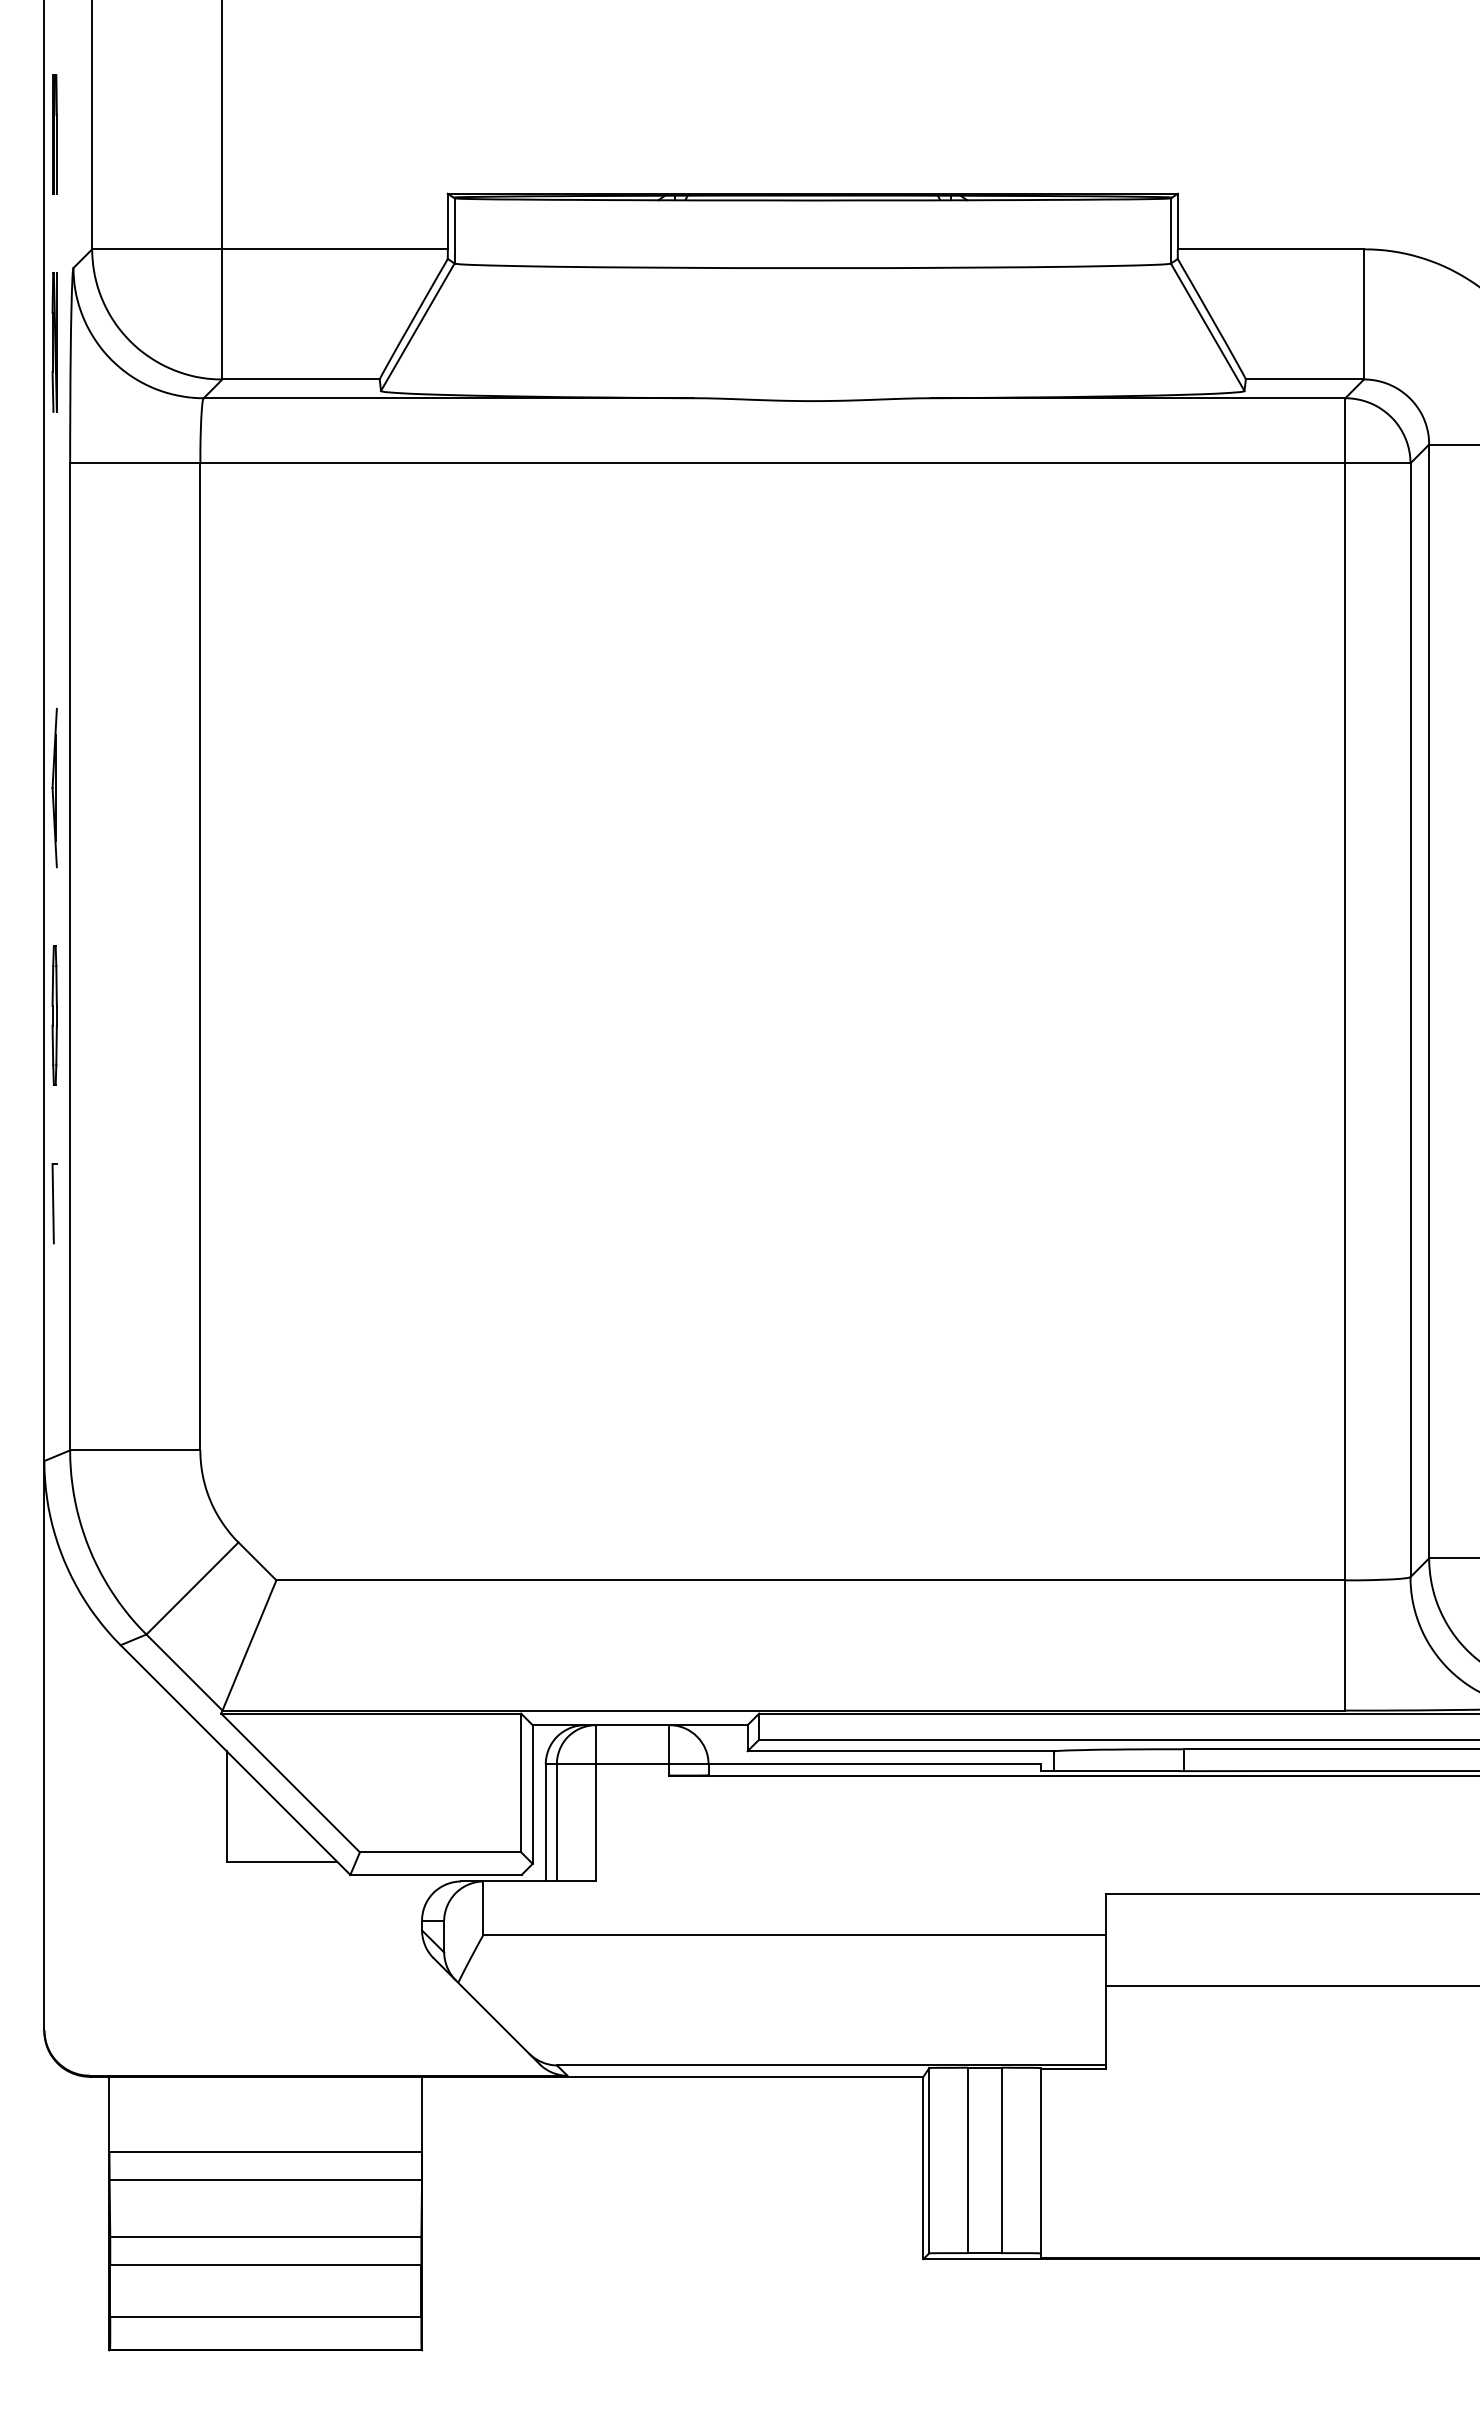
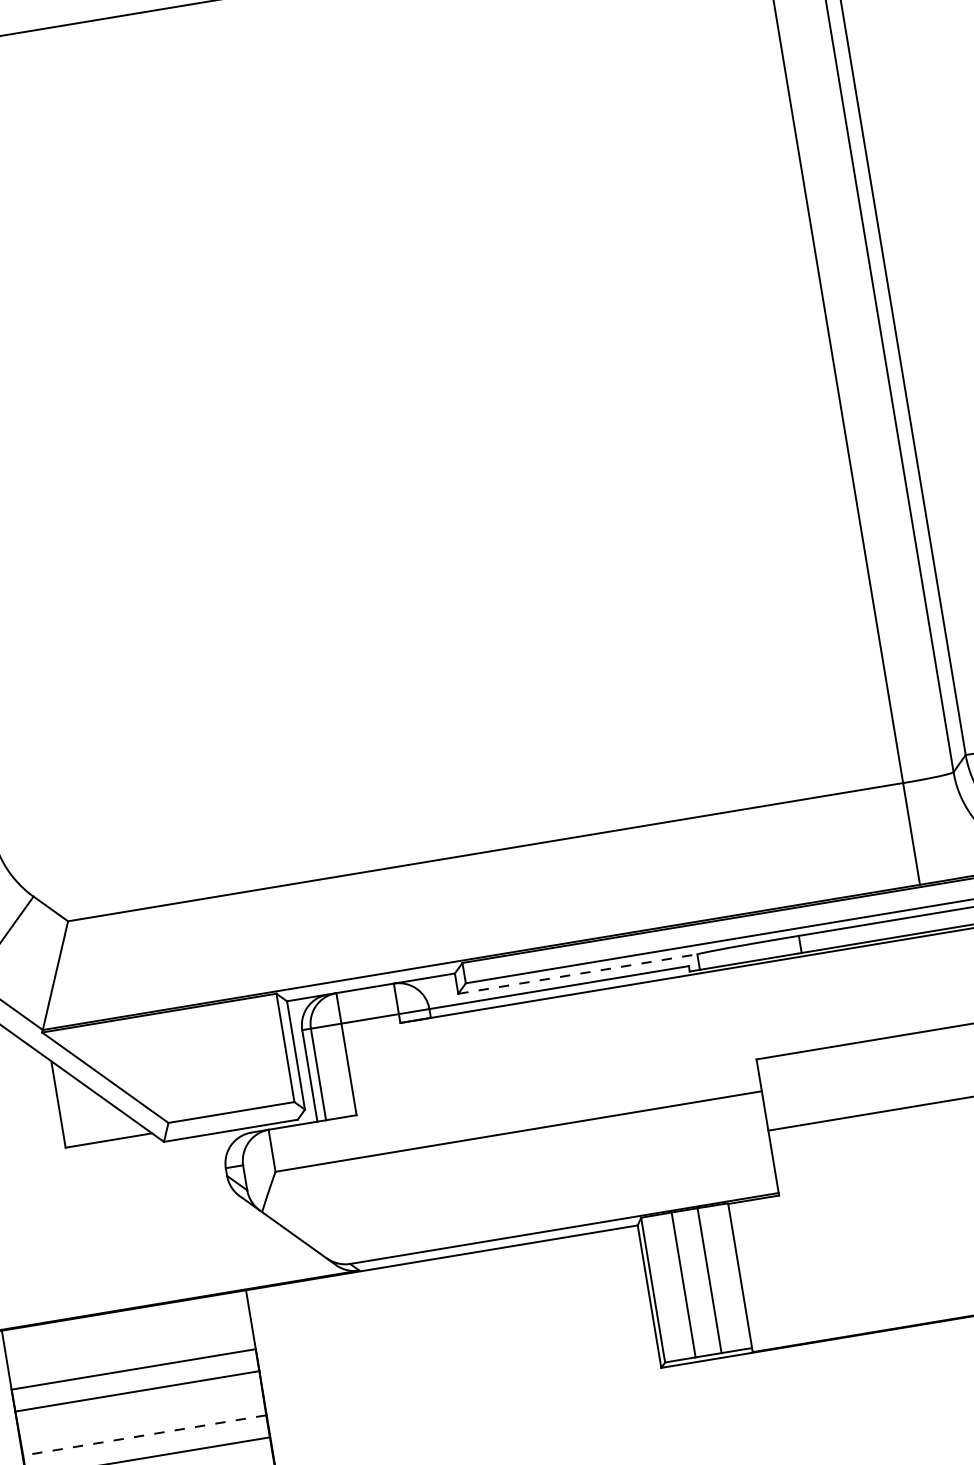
line: (901, 1751) -> (578, 974), solid -> dashed
line: (265, 2236) -> (144, 1435), solid -> dashed

